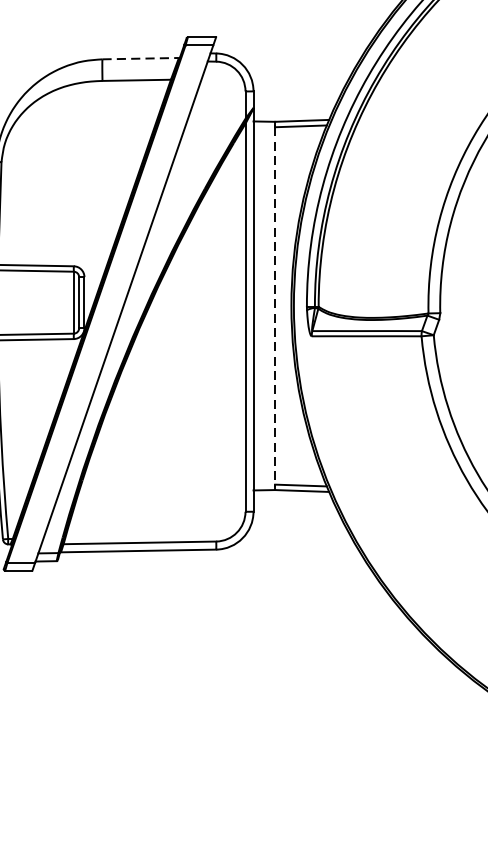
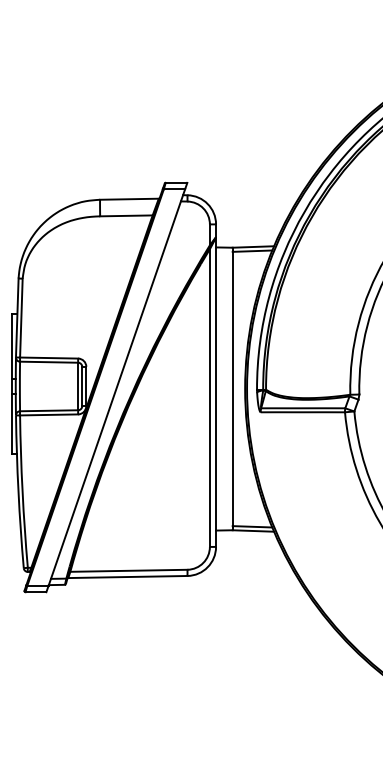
line: (140, 58) -> (129, 199), dashed -> solid
line: (274, 306) -> (232, 389), dashed -> solid

